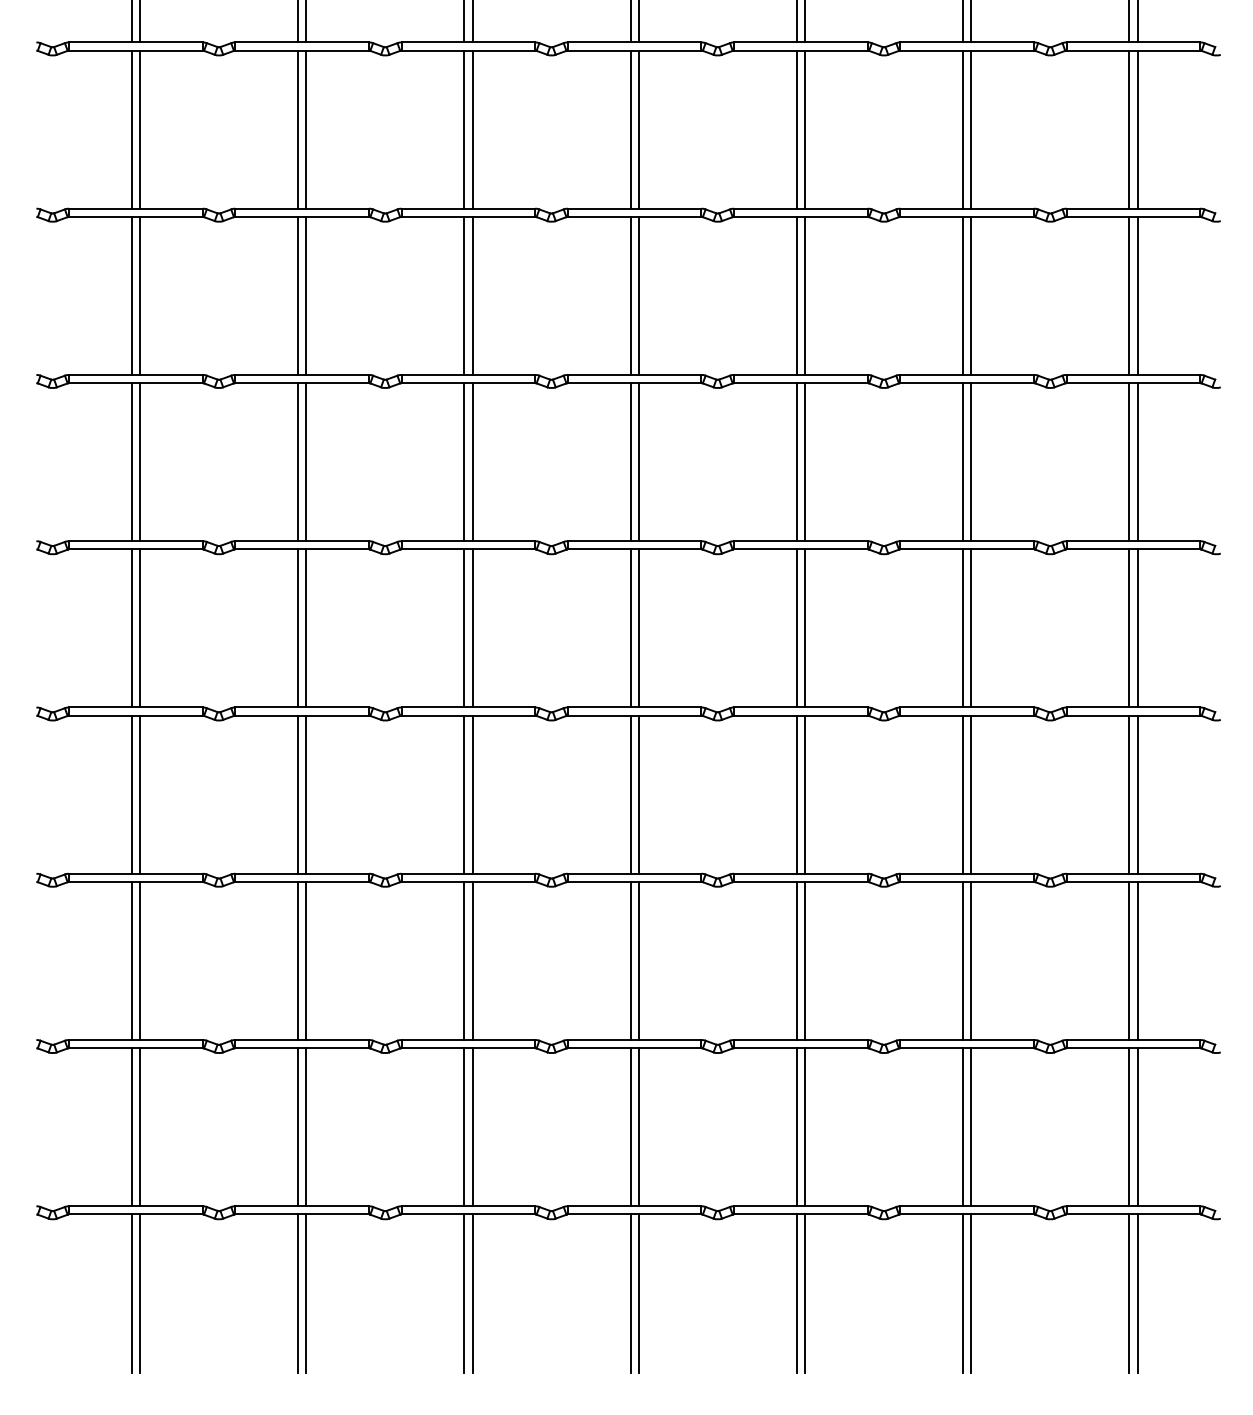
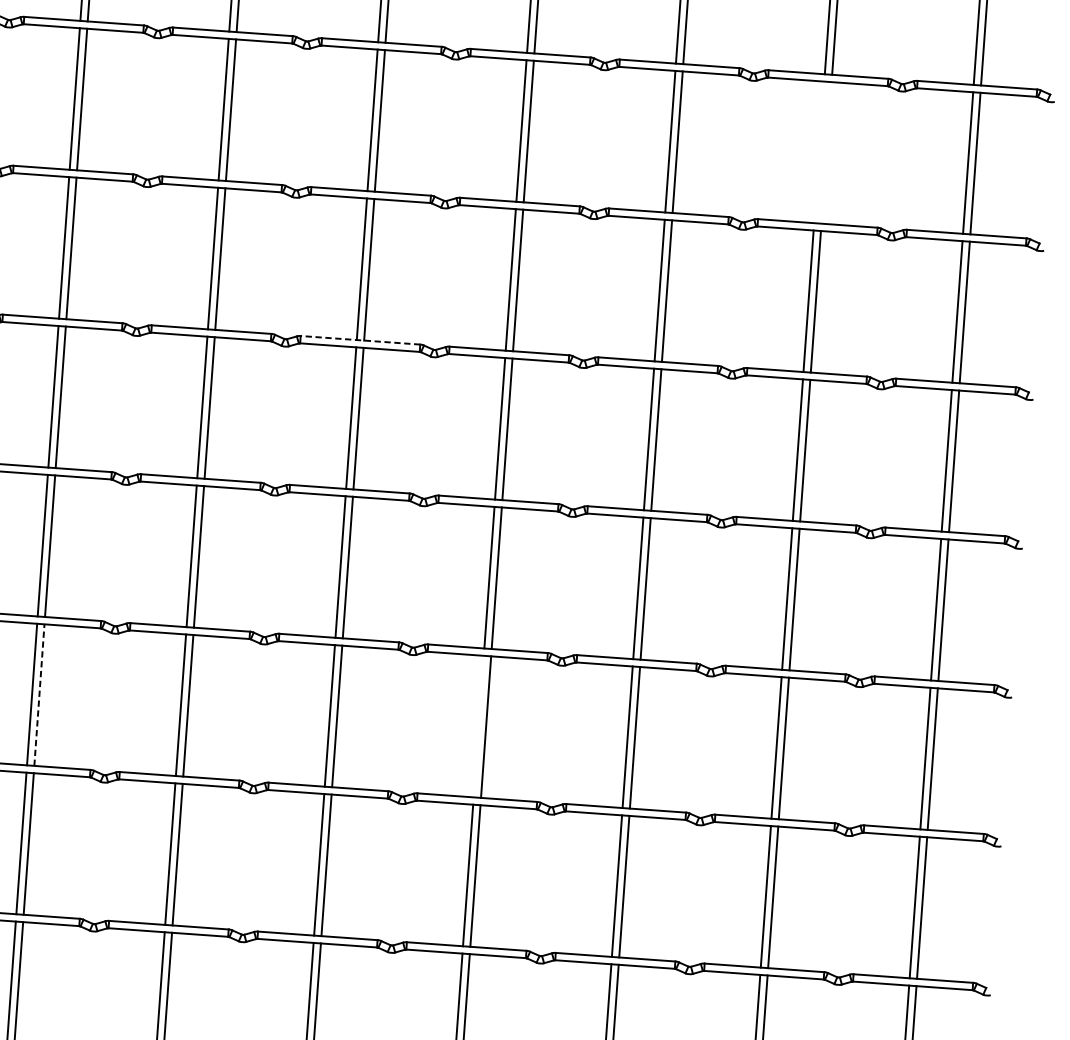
line: (963, 295) -> (819, 152), removed
line: (971, 295) -> (826, 152), removed
line: (468, 541) -> (360, 340), solid -> dashed
line: (139, 960) -> (39, 694), solid -> dashed
line: (630, 960) -> (478, 726), removed

